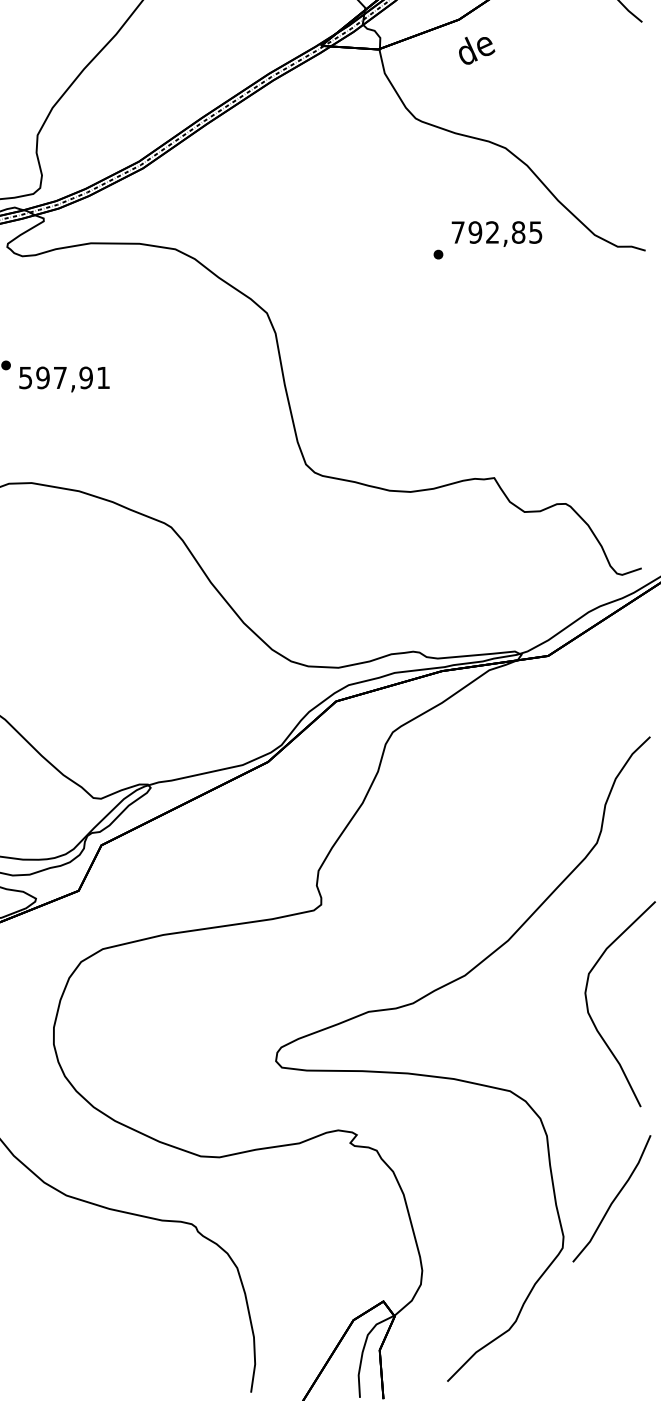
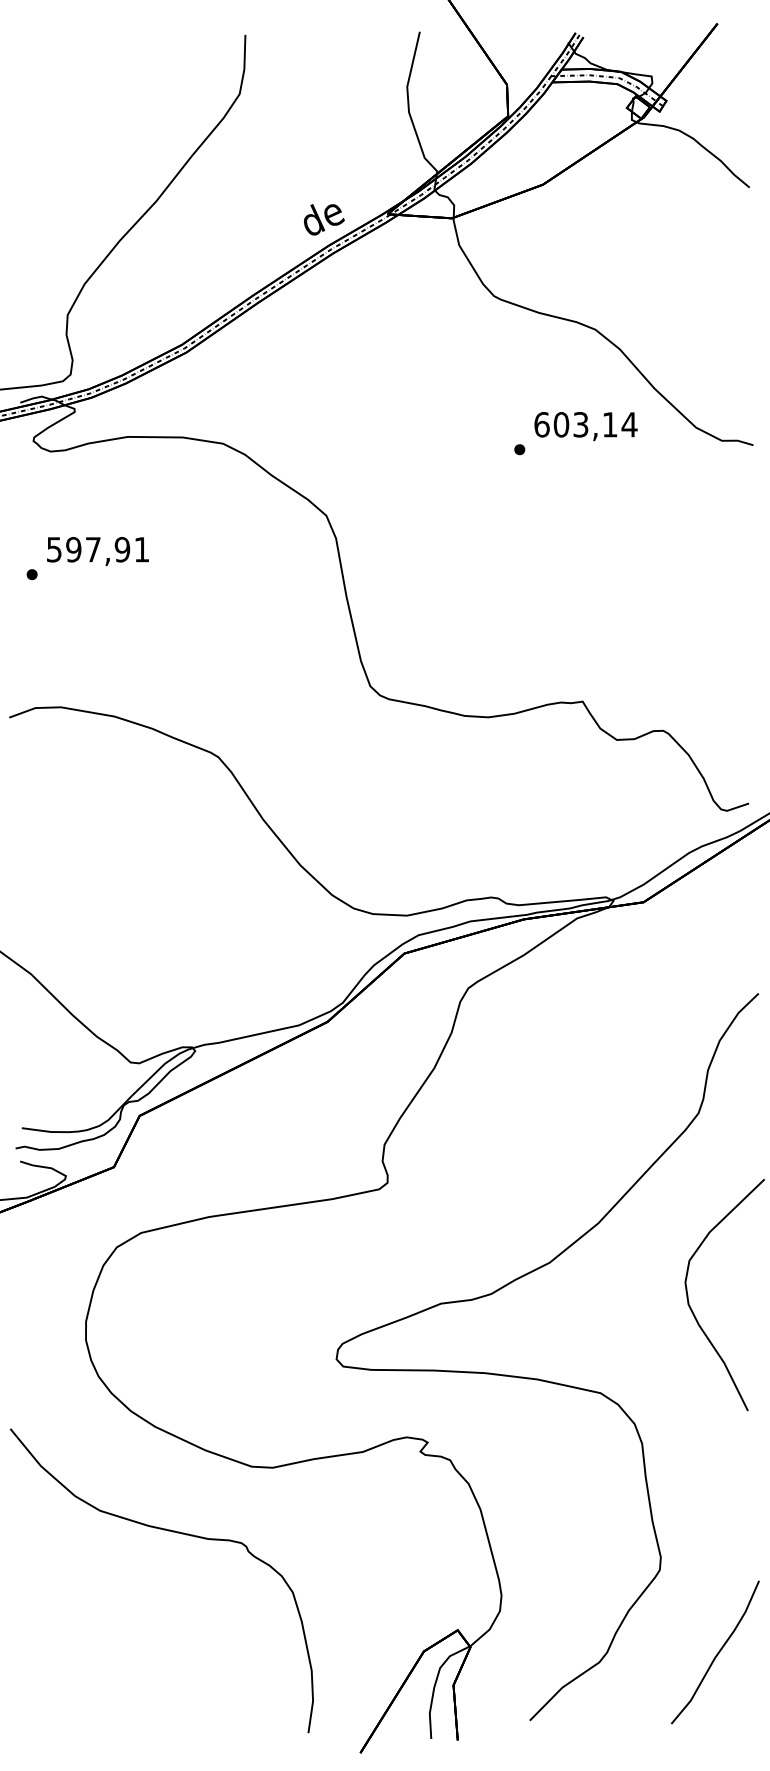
text: (476, 50) -> (323, 219), moved
text: (496, 232) -> (585, 424), 792,85 -> 603,14
text: (64, 379) -> (97, 551), moved
curve: (613, 1198) -> (717, 1652), moved

